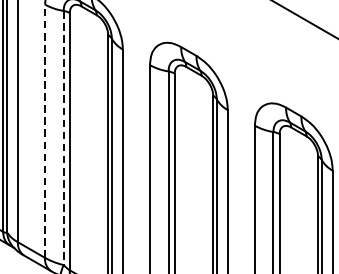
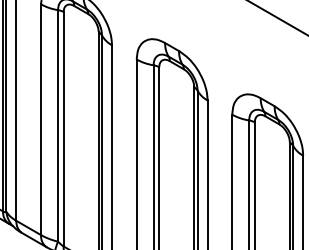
line: (45, 130) -> (41, 119), dashed -> solid
line: (64, 137) -> (58, 125), dashed -> solid

